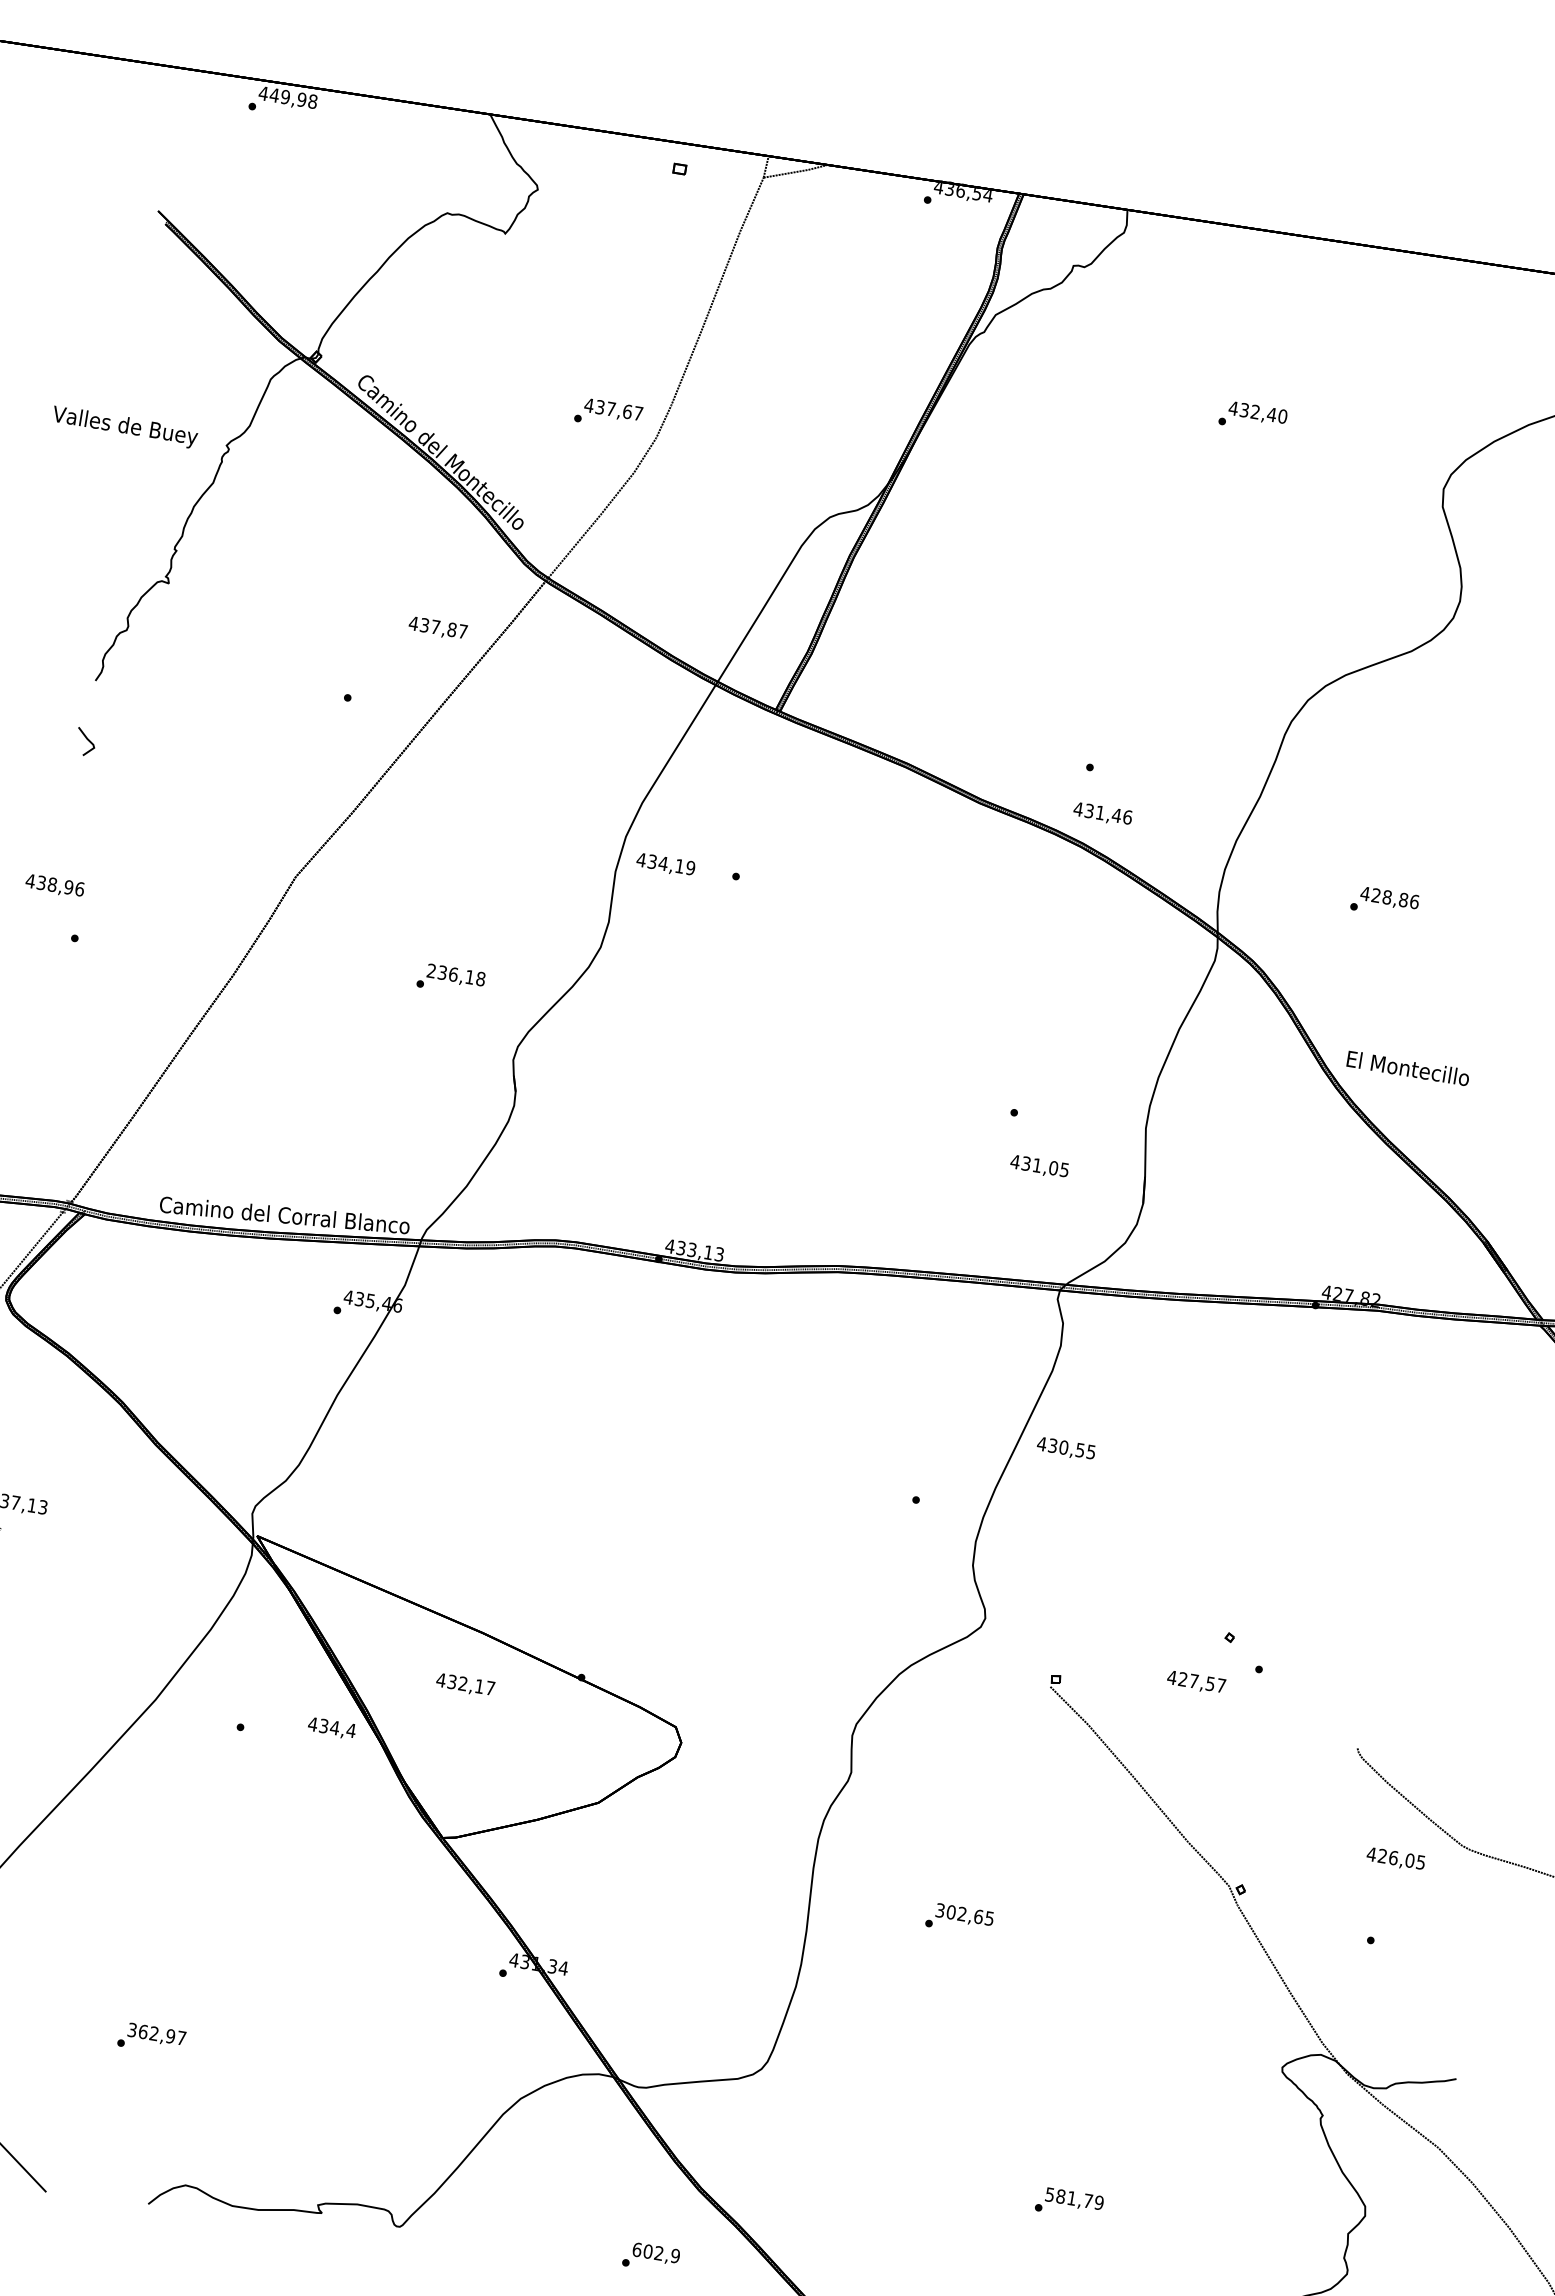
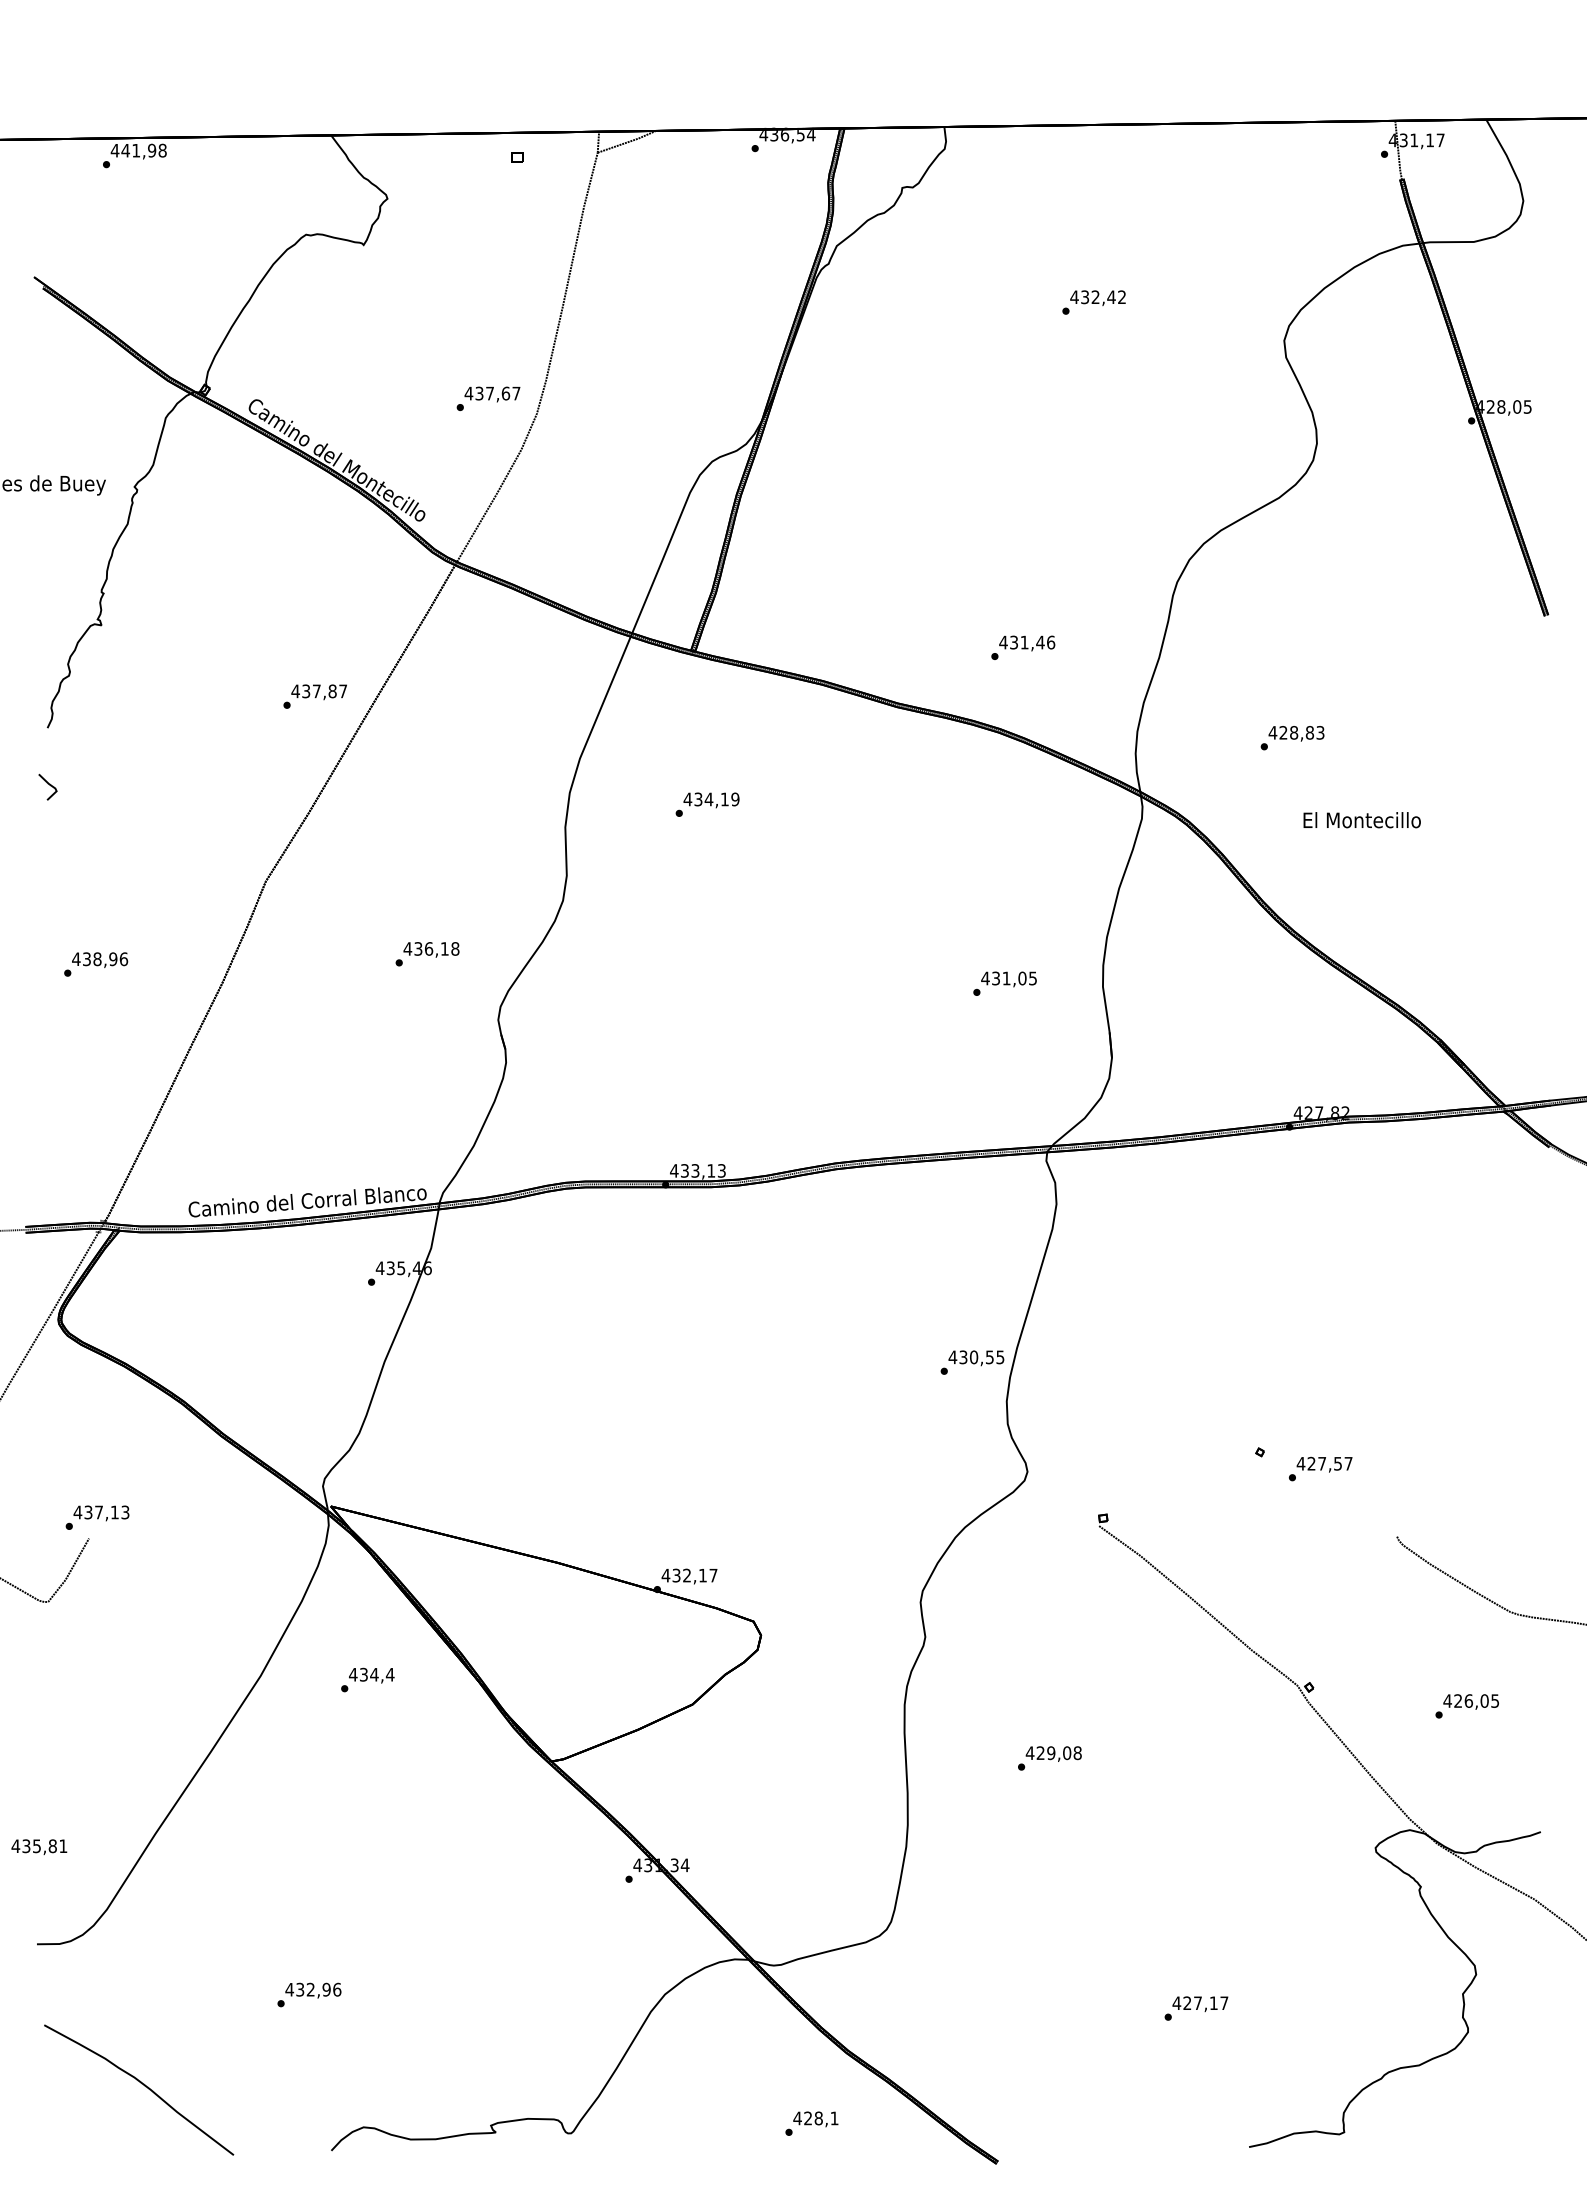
text: (285, 97) -> (136, 150), 449,98 -> 441,98
text: (1283, 416) -> (1122, 297), 432,40 -> 432,42
text: (437, 628) -> (318, 692), moved
text: (1103, 814) -> (1027, 643), moved
text: (665, 865) -> (711, 800), moved
text: (55, 885) -> (100, 959), moved
text: (1414, 901) -> (1320, 732), 428,86 -> 428,83
text: (431, 970) -> (407, 948), 236,18 -> 436,18
text: (1407, 1068) -> (1361, 820), moved
text: (1039, 1166) -> (1008, 979), moved
text: (1066, 1449) -> (976, 1358), moved
text: (1196, 1682) -> (1324, 1464), moved
text: (465, 1685) -> (689, 1576), moved
text: (331, 1728) -> (371, 1675), moved
text: (1395, 1858) -> (1470, 1701), moved
text: (964, 1914) -> (1053, 1753), 302,65 -> 429,08
text: (157, 2033) -> (313, 1989), 362,97 -> 432,96
text: (1074, 2199) -> (1200, 2003), 581,79 -> 427,17
text: (655, 2252) -> (815, 2118), 602,9 -> 428,1

